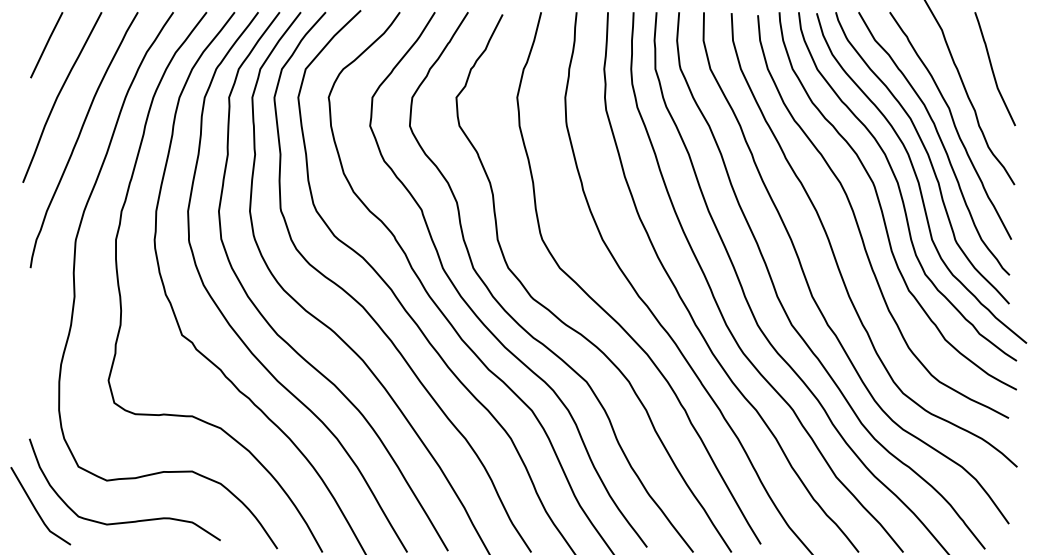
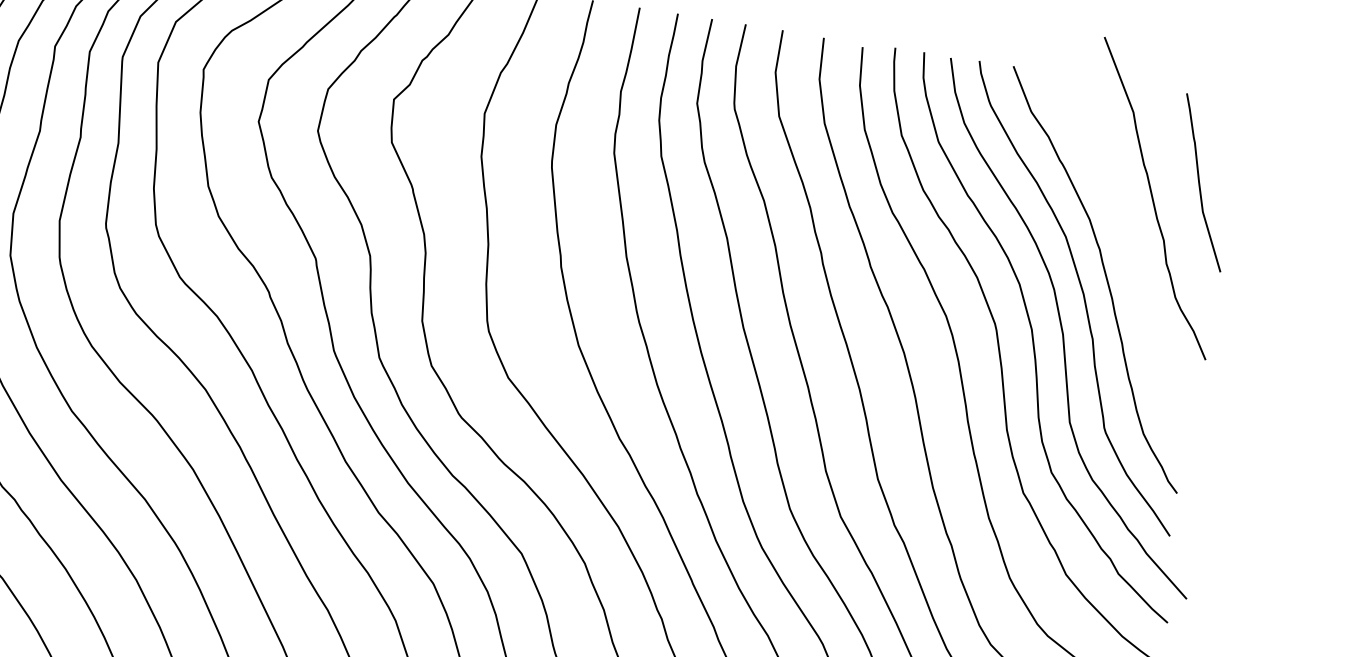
curve: (953, 125) -> (1128, 257), removed

